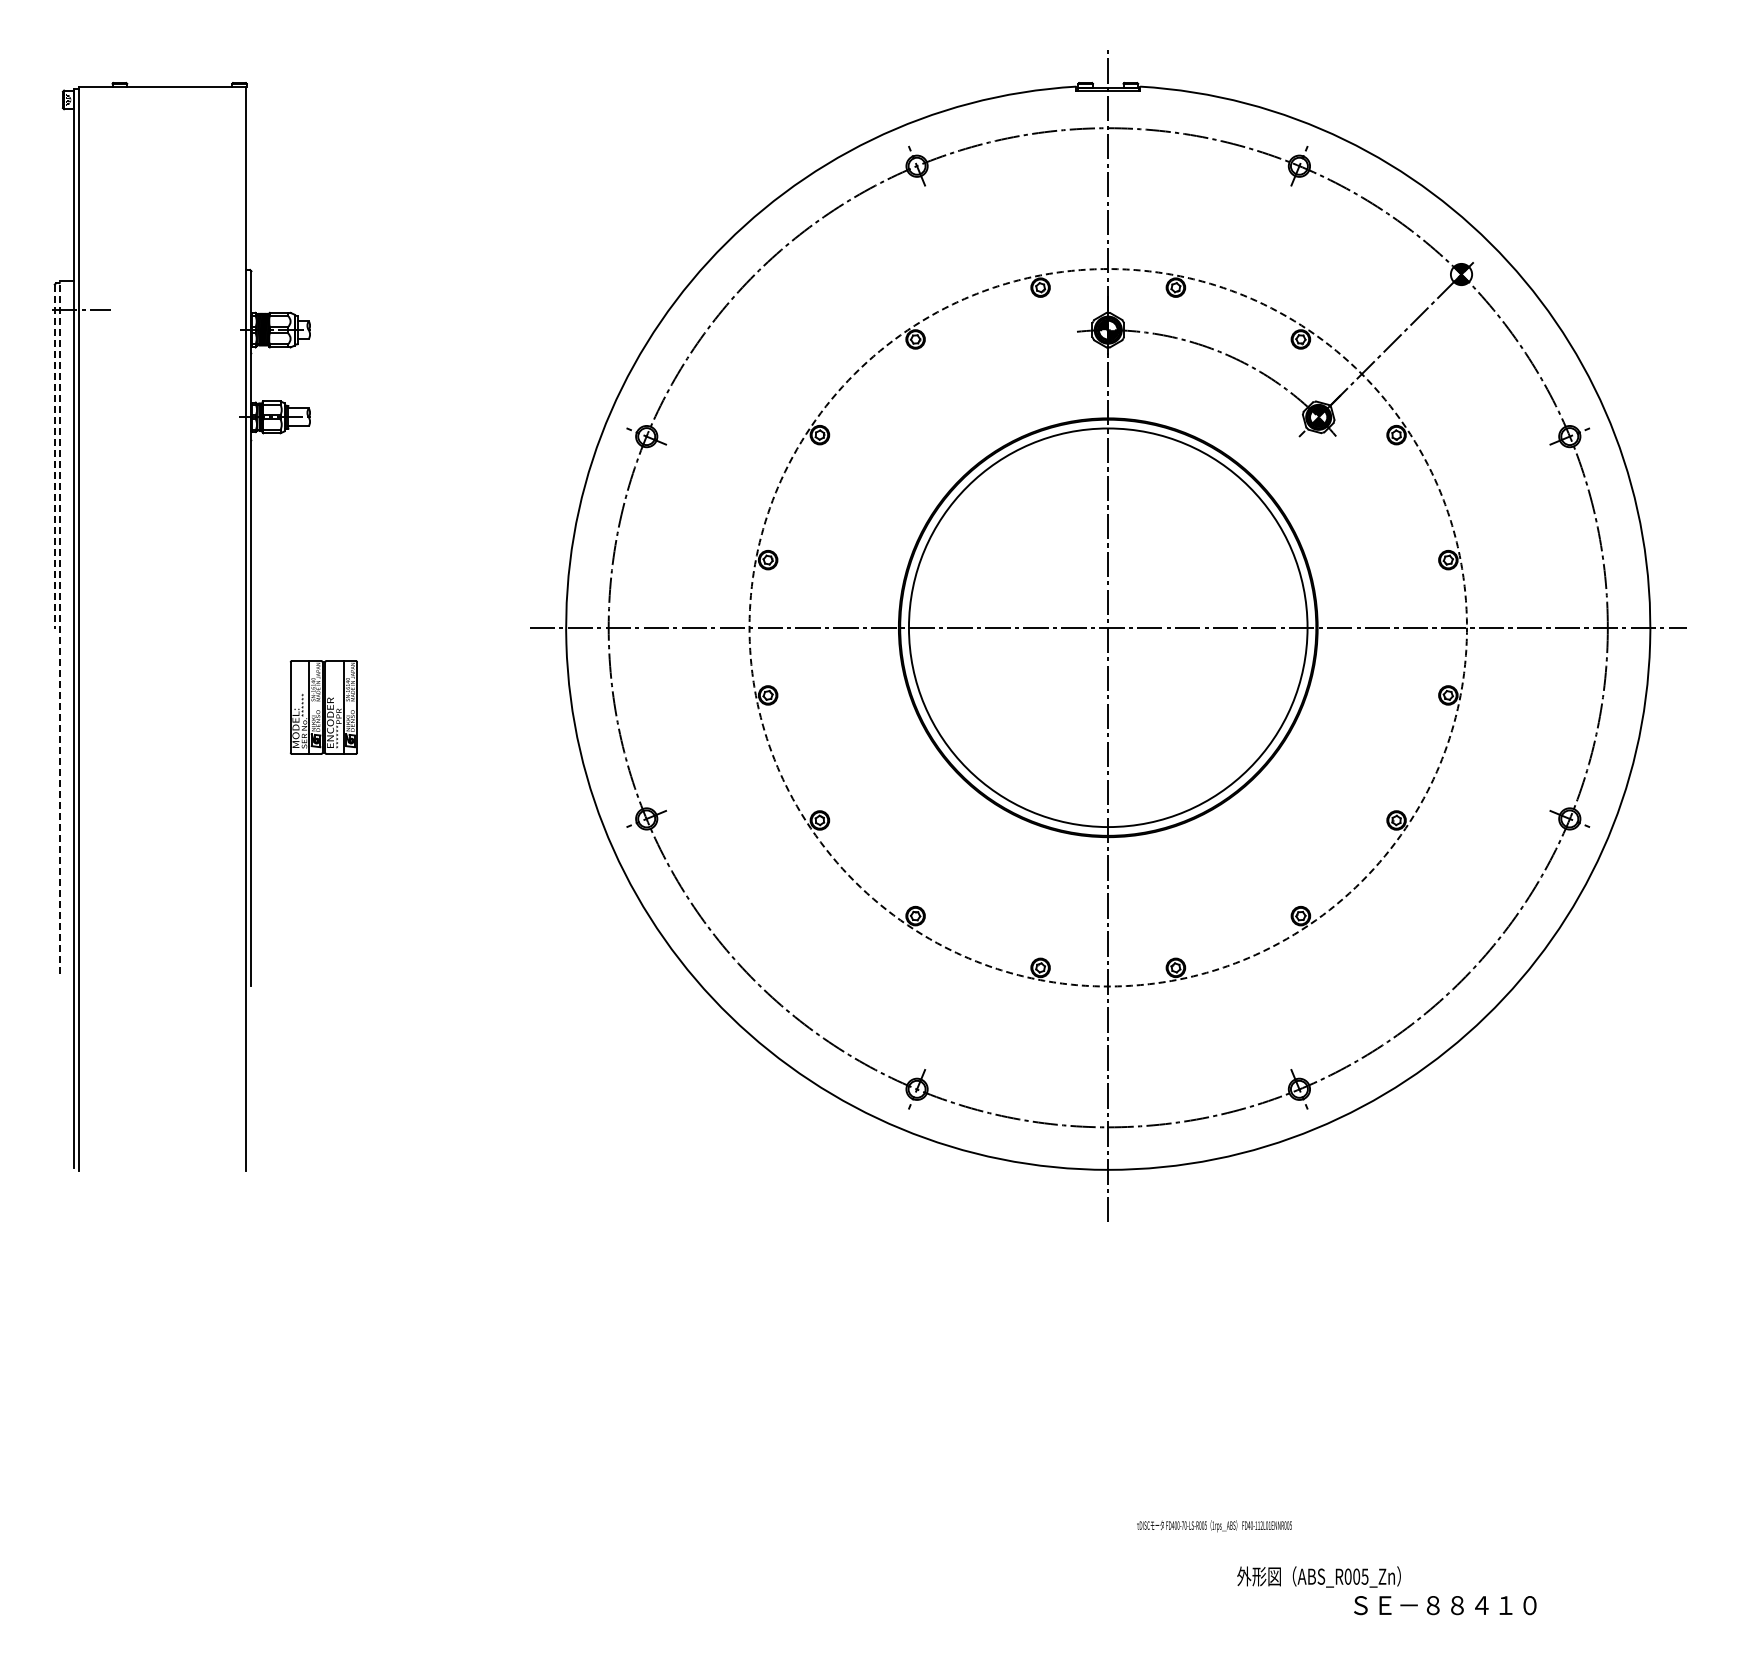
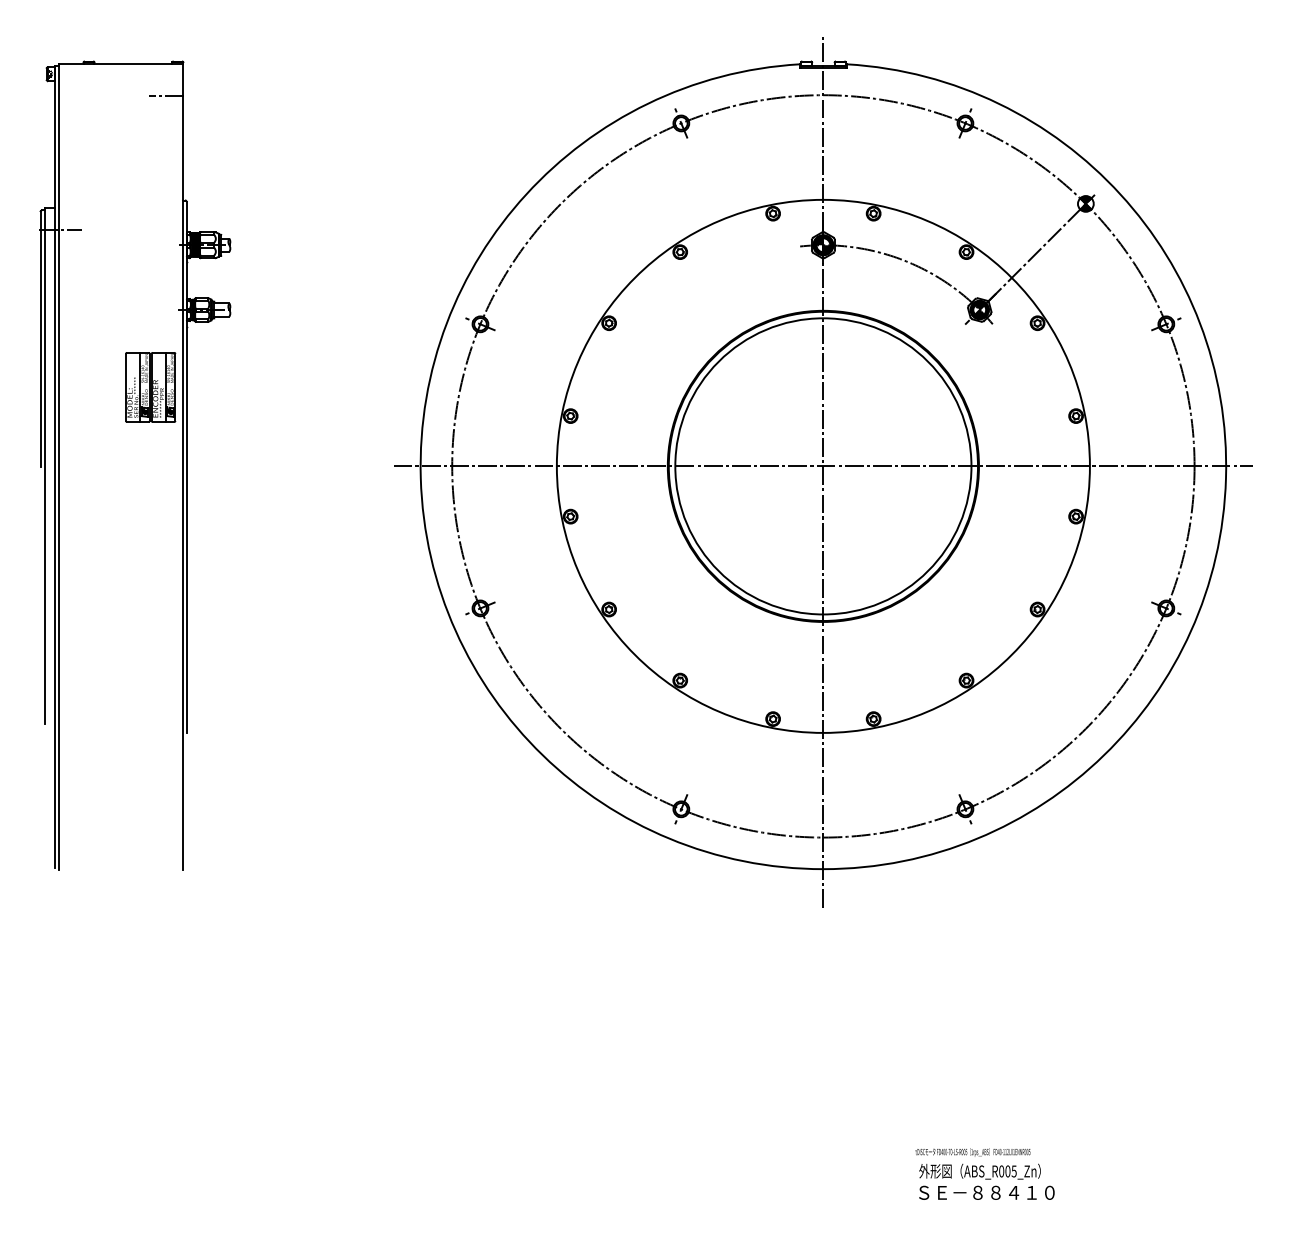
line: (223, 129) -> (166, 96), added
line: (54, 457) -> (40, 339), dashed -> solid
line: (60, 627) -> (44, 466), dashed -> solid
circle: (1107, 627) -> (822, 466), dashed -> solid
part: (323, 707) -> (150, 387), moved
text: (1214, 1526) -> (972, 1152), moved
text: (1445, 1605) -> (987, 1192), moved

